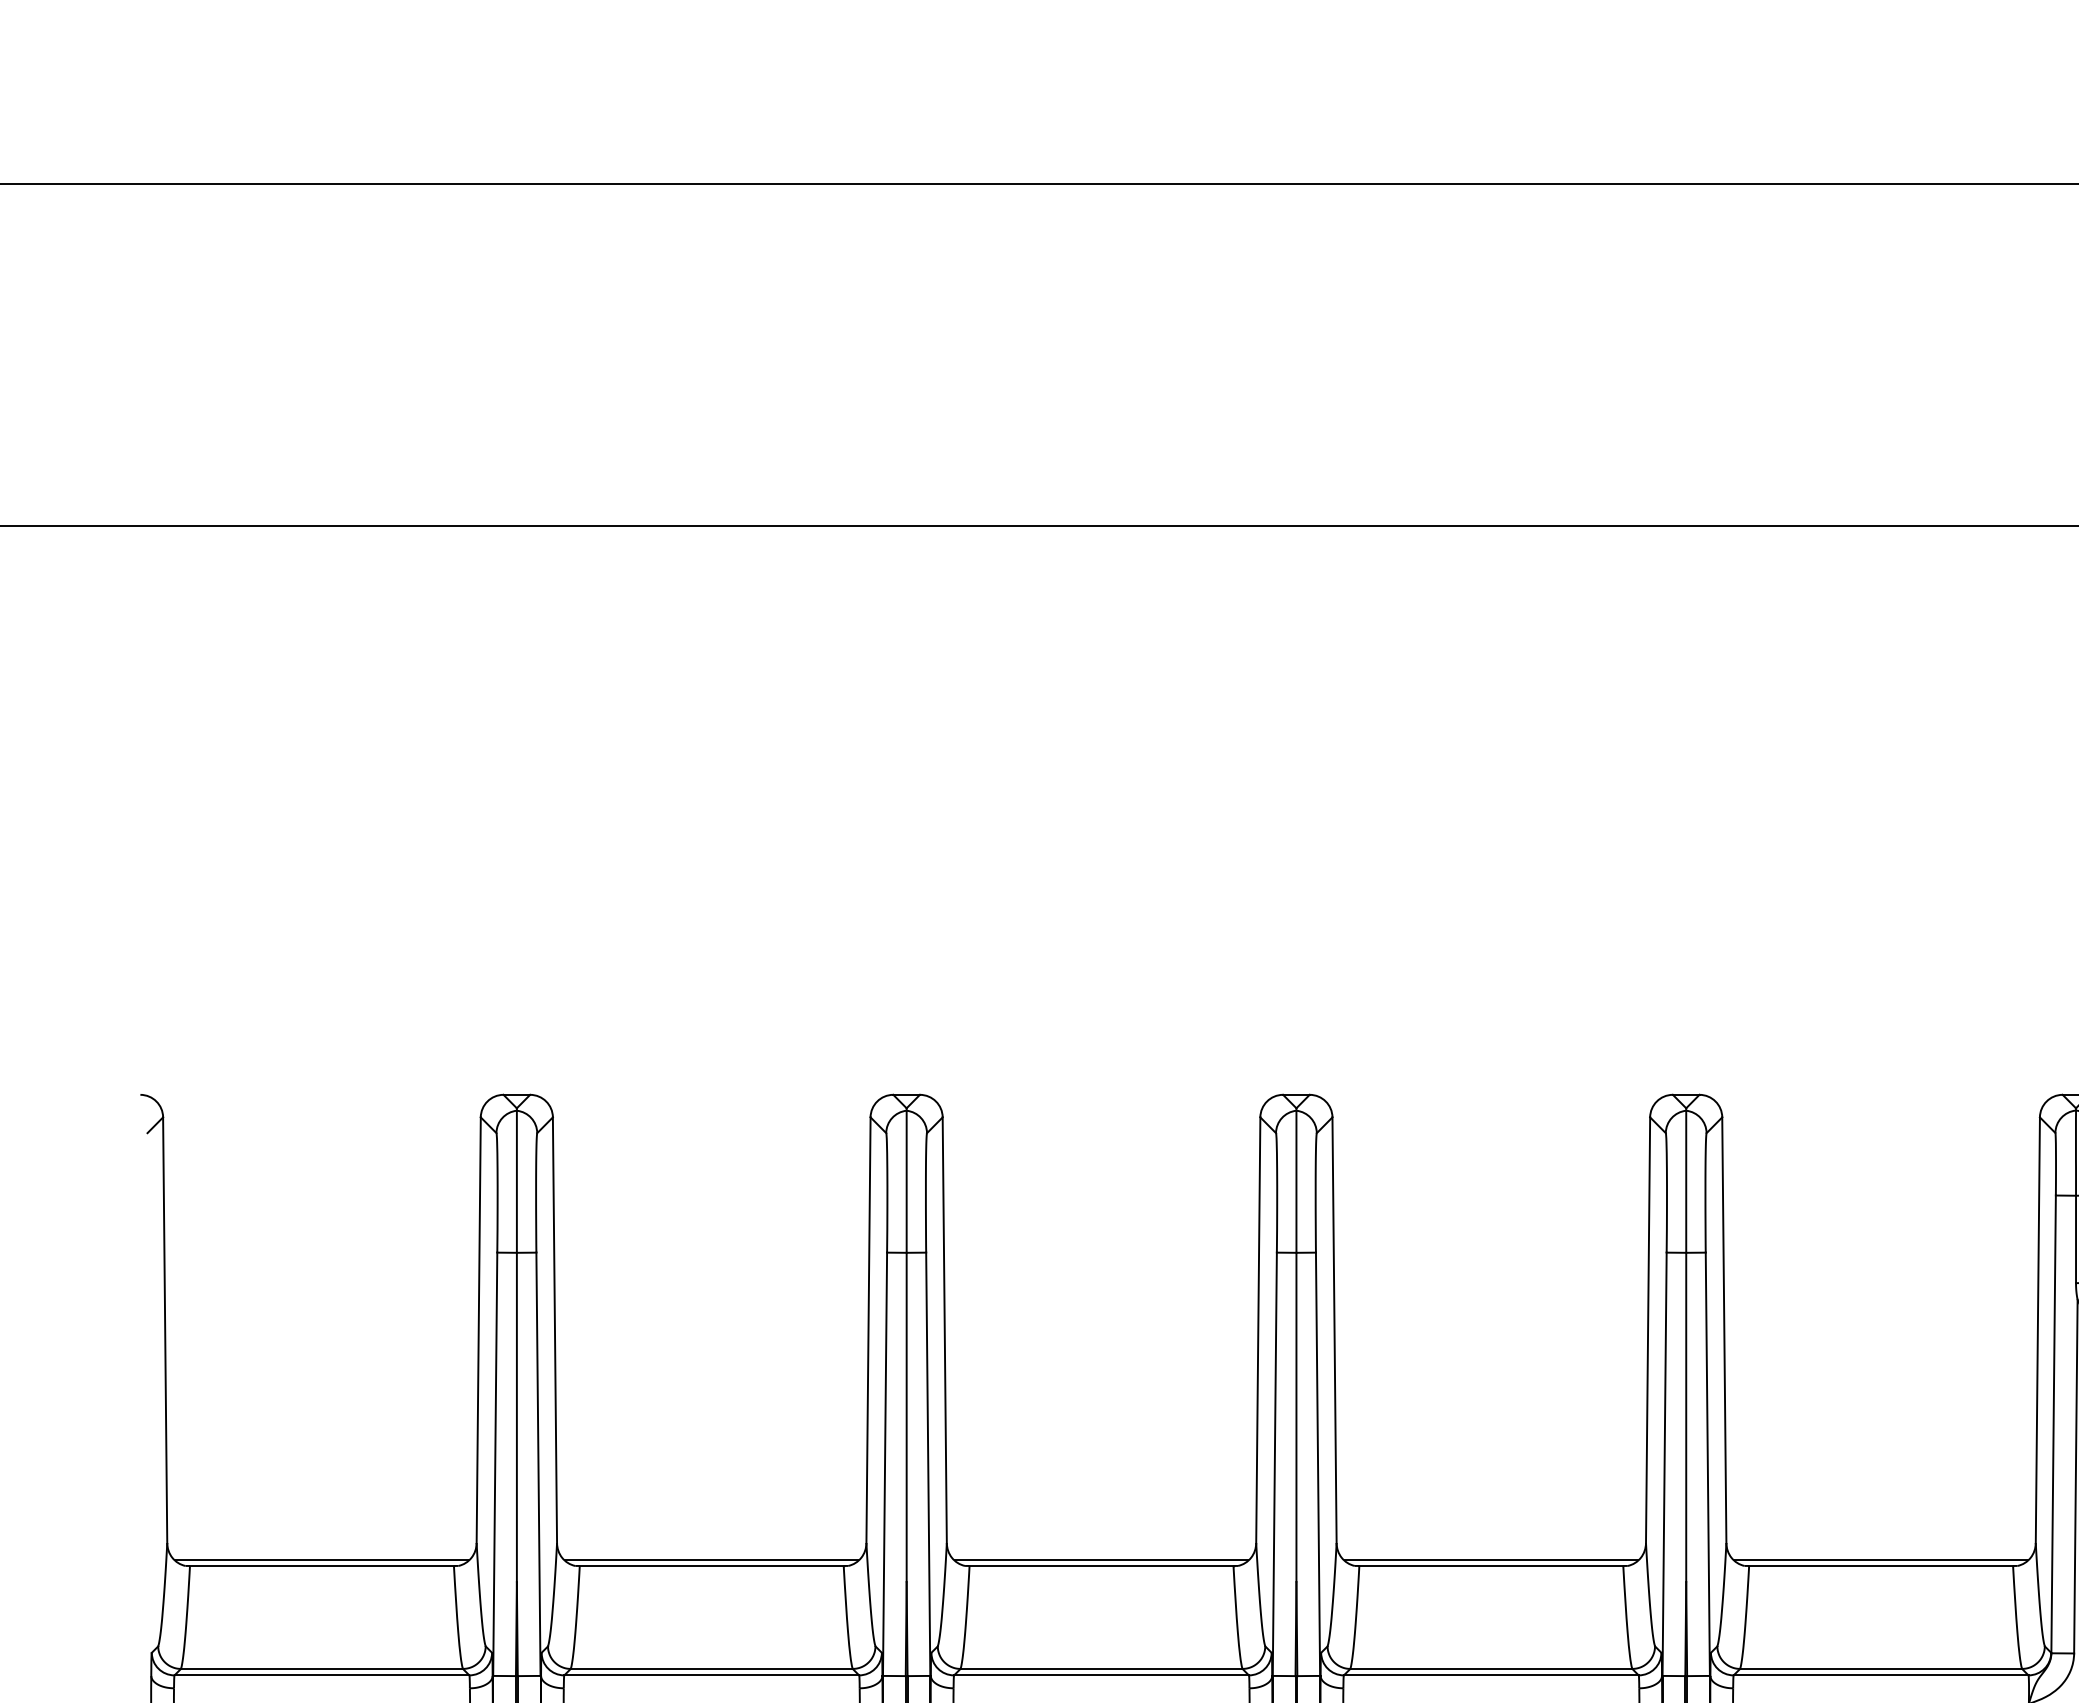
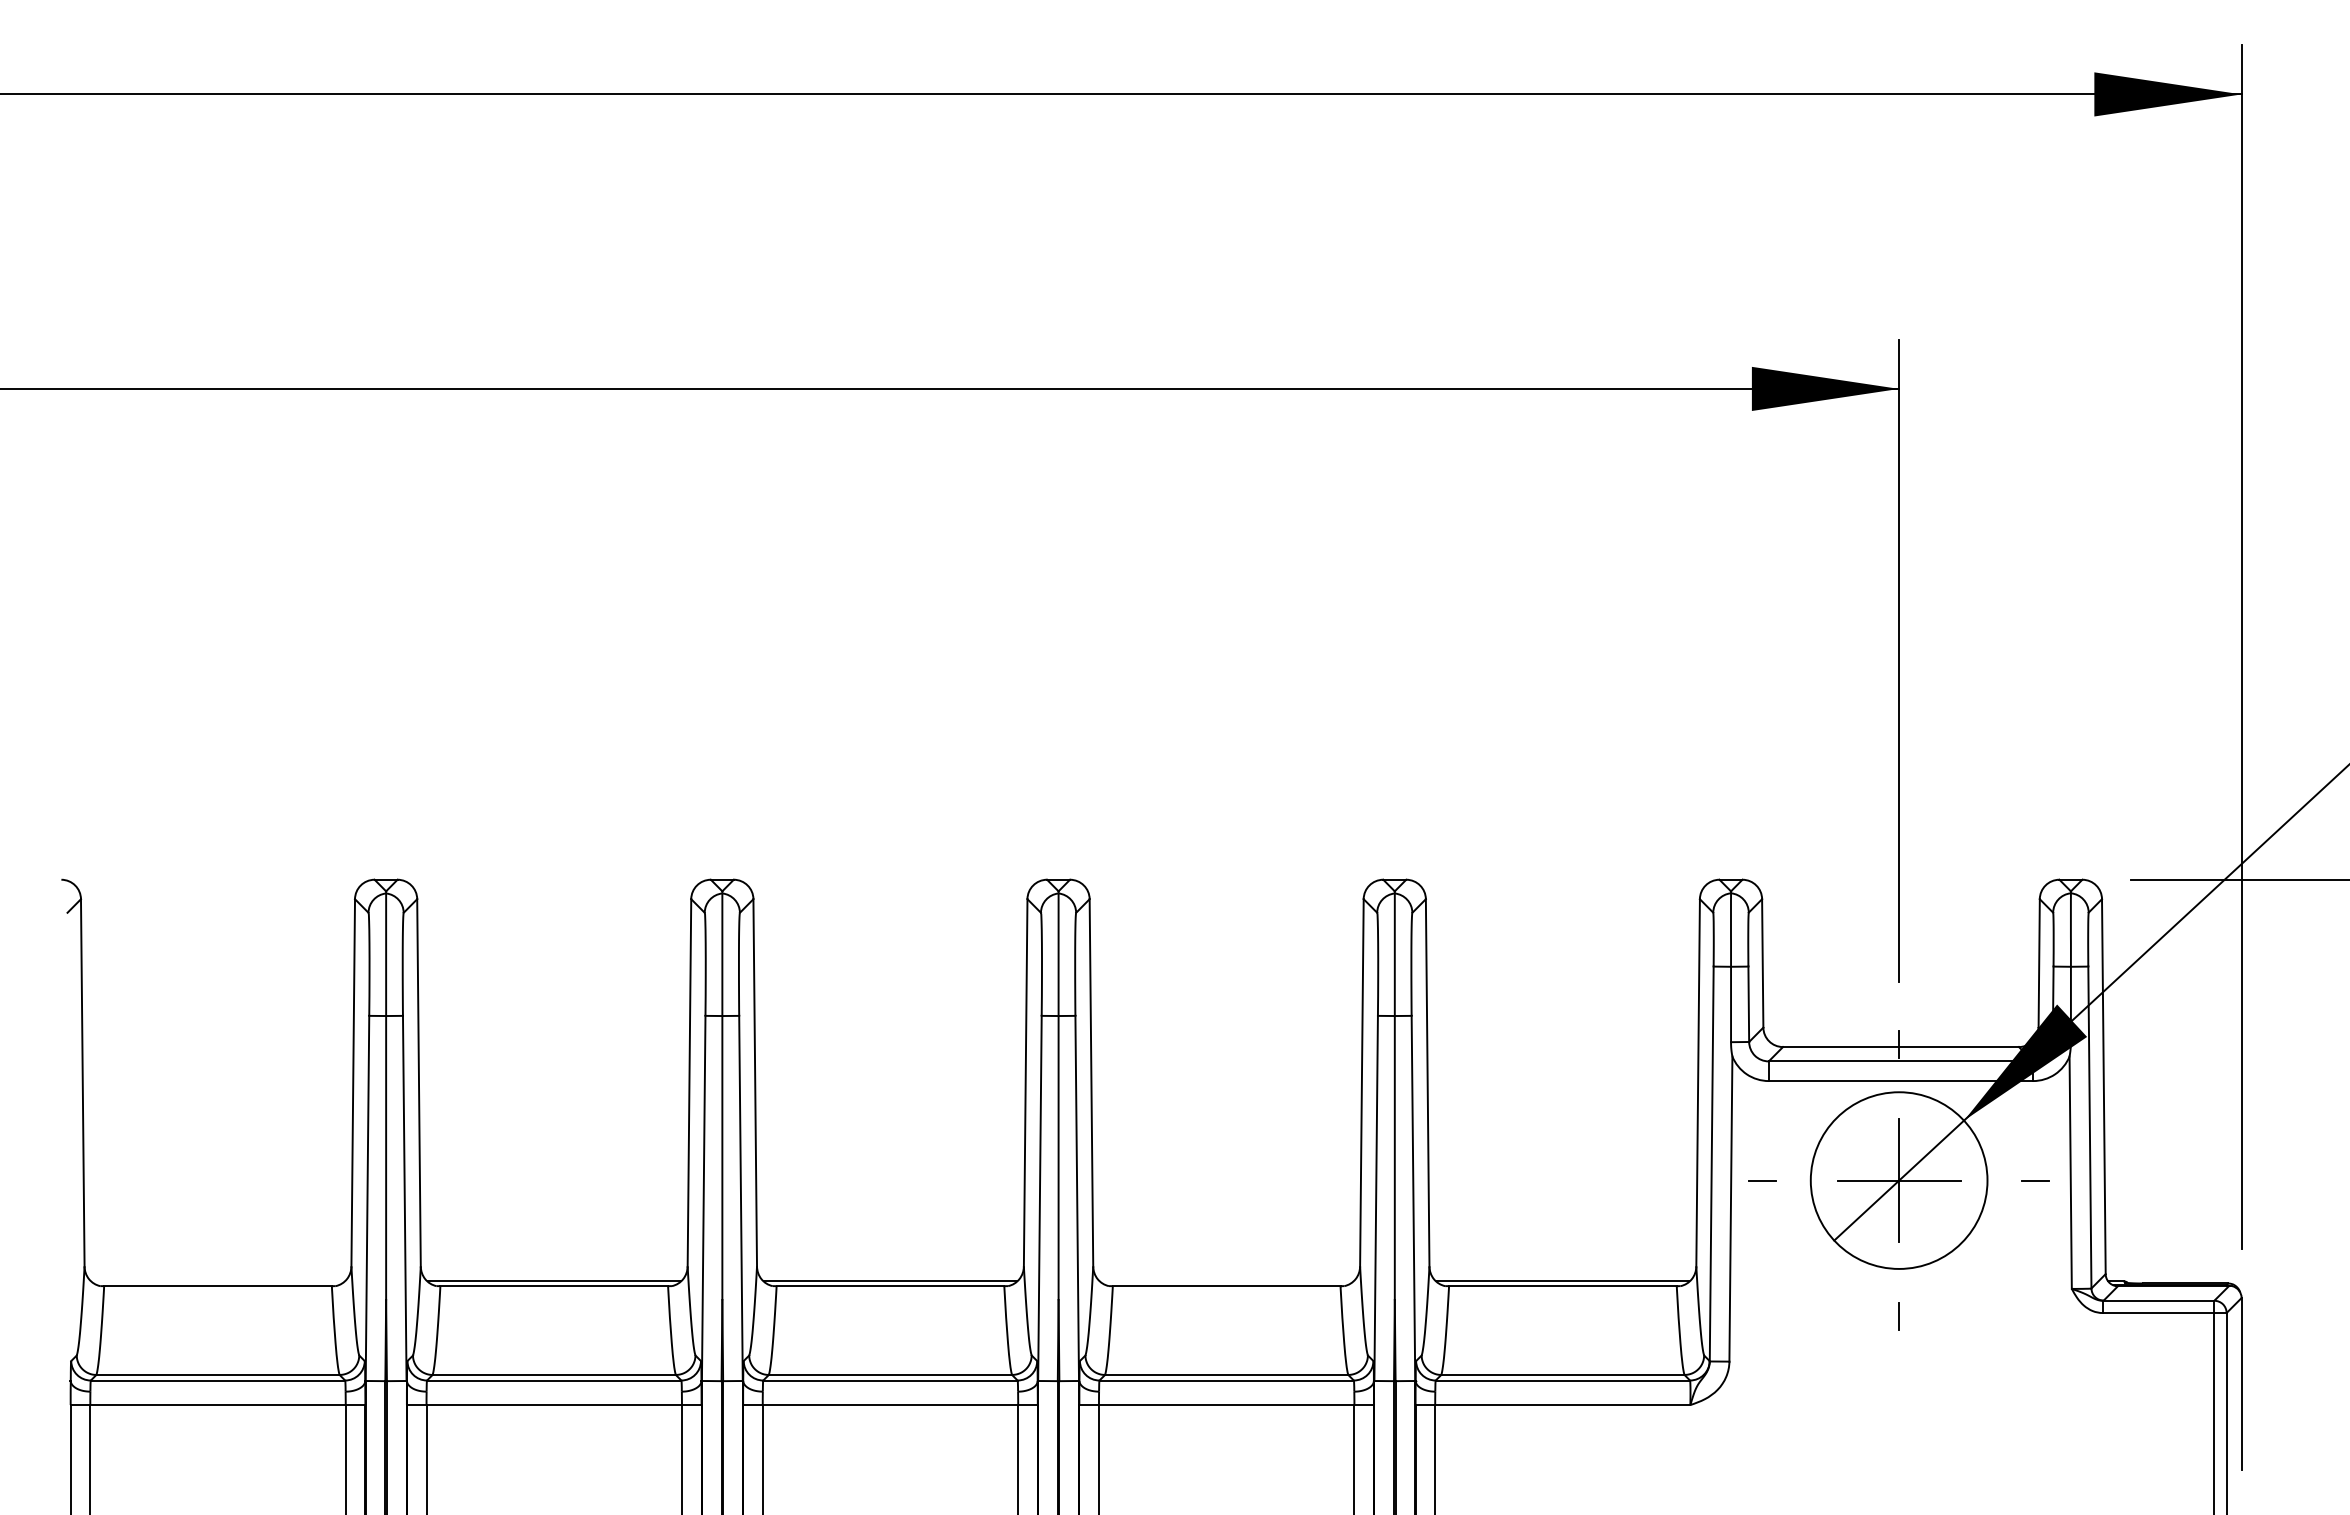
line: (321, 1560) -> (217, 1281), removed
line: (1491, 1560) -> (1226, 1281), removed

